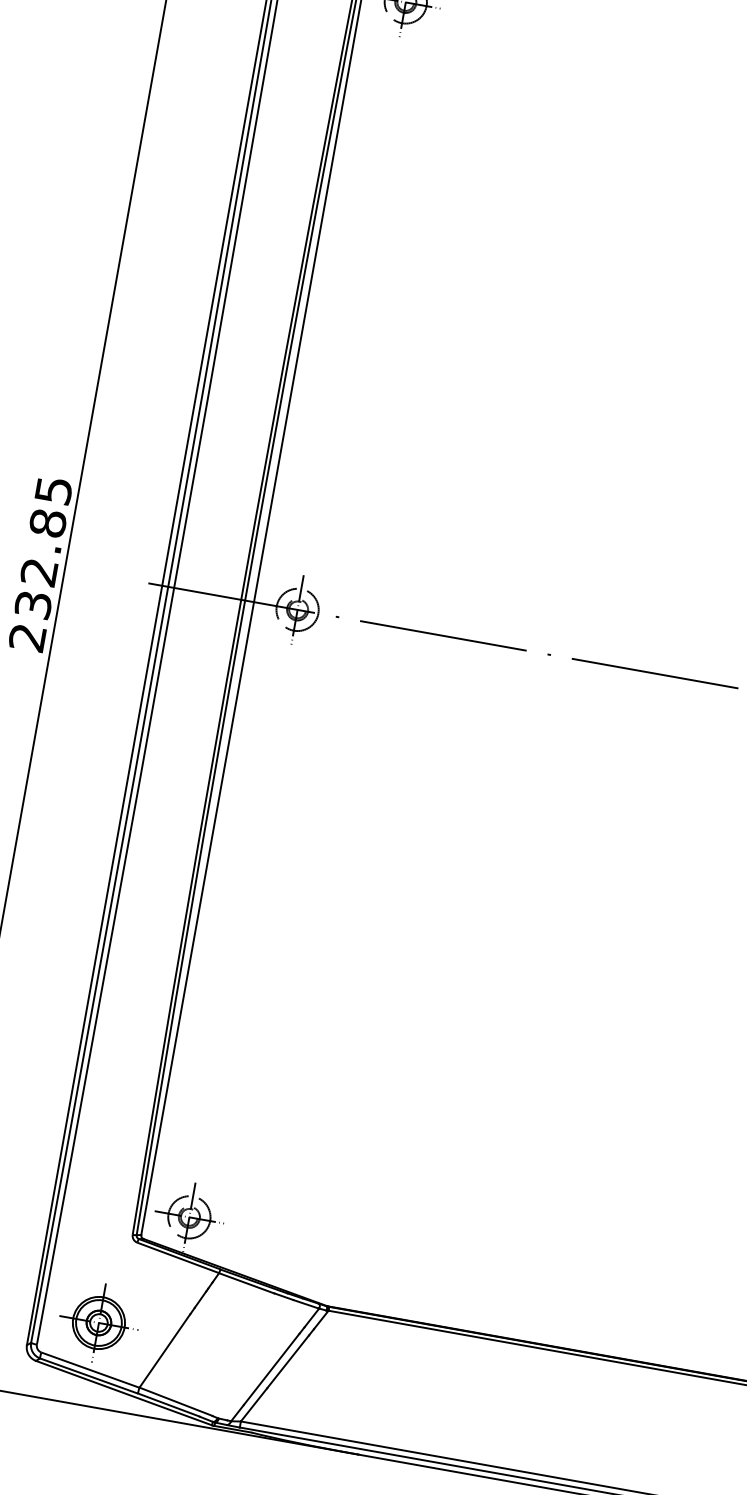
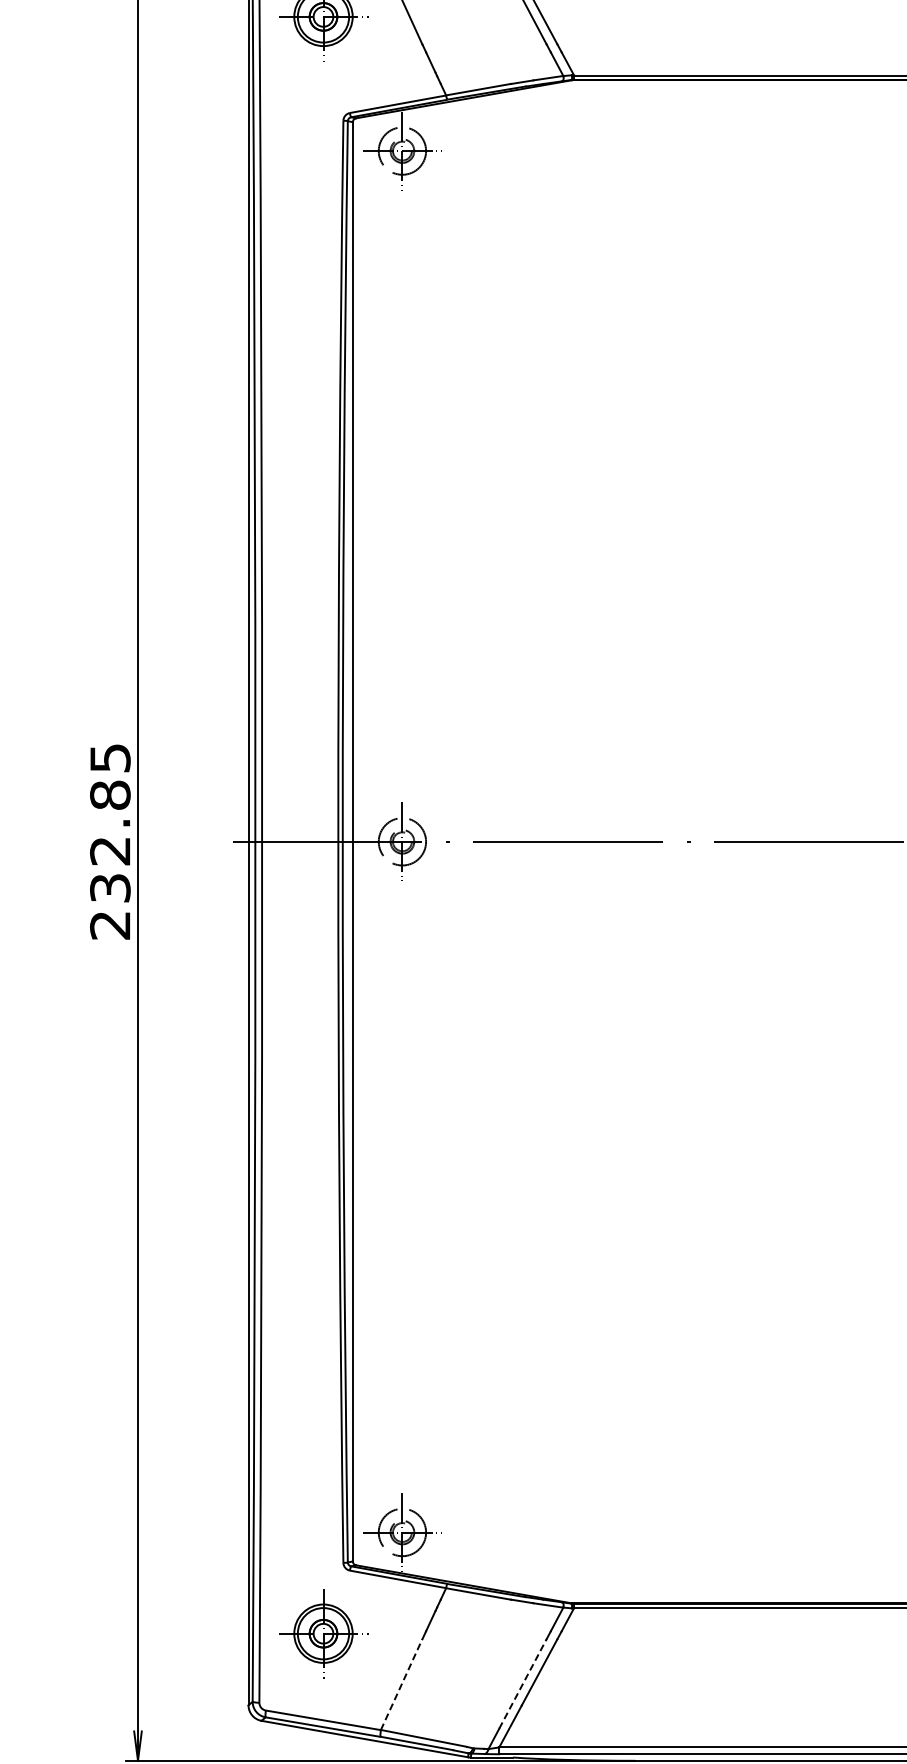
part: (98, 1322) -> (323, 1633), moved
line: (164, 1350) -> (401, 1684), solid -> dashed
line: (271, 1368) -> (522, 1683), solid -> dashed

